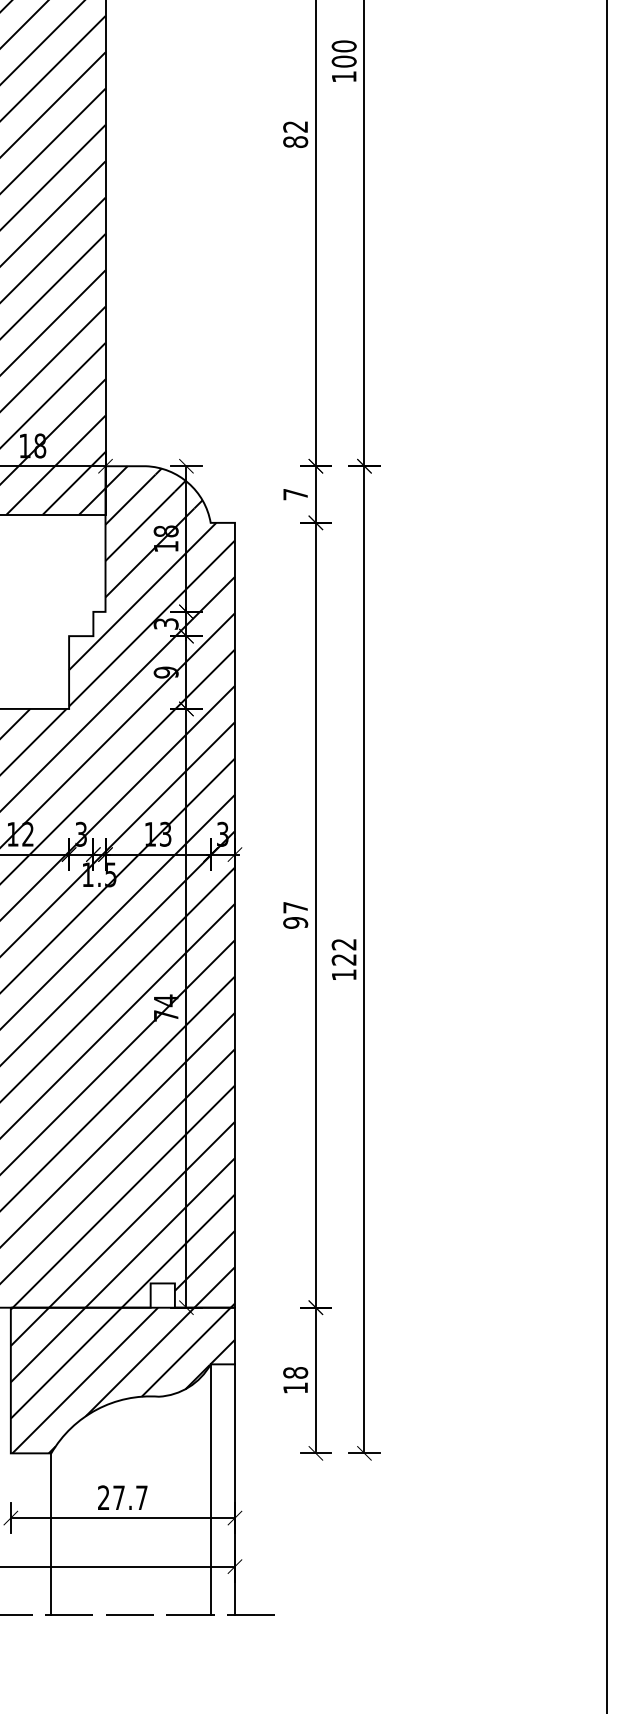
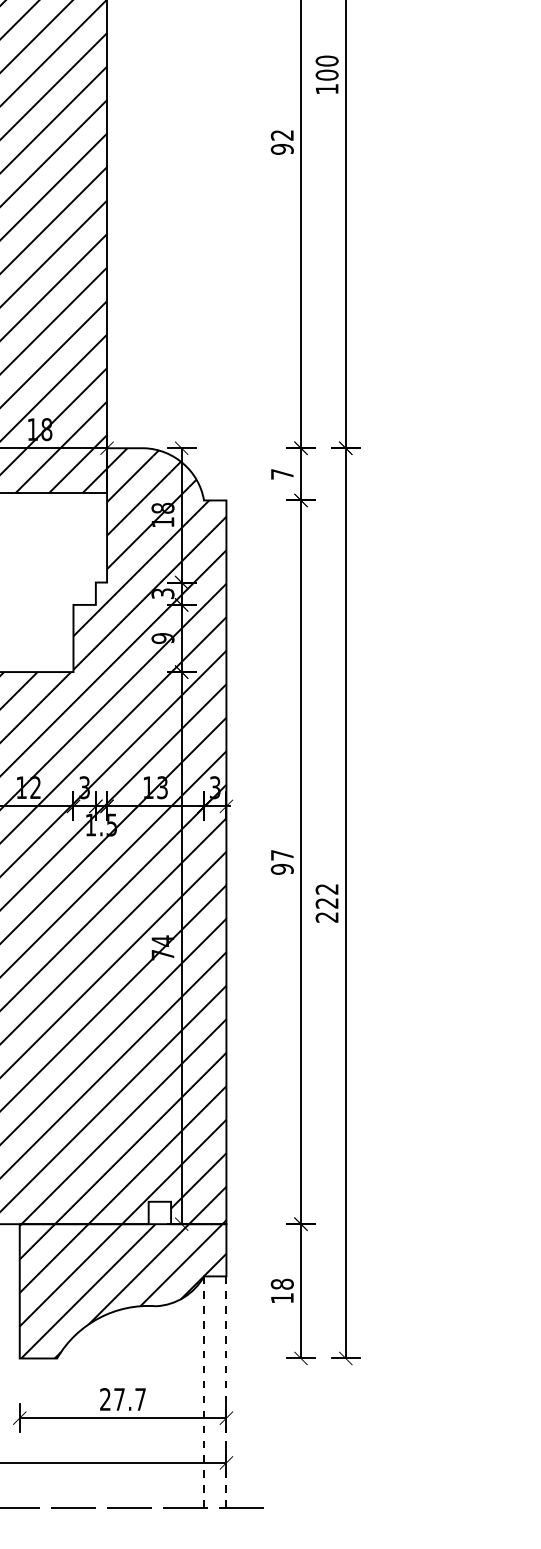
text: (295, 142) -> (282, 149), 82 -> 92
text: (343, 974) -> (326, 916), 122 -> 222
line: (210, 1490) -> (203, 1392), solid -> dashed
line: (234, 1490) -> (225, 1392), solid -> dashed
line: (51, 1534) -> (57, 1433), removed

